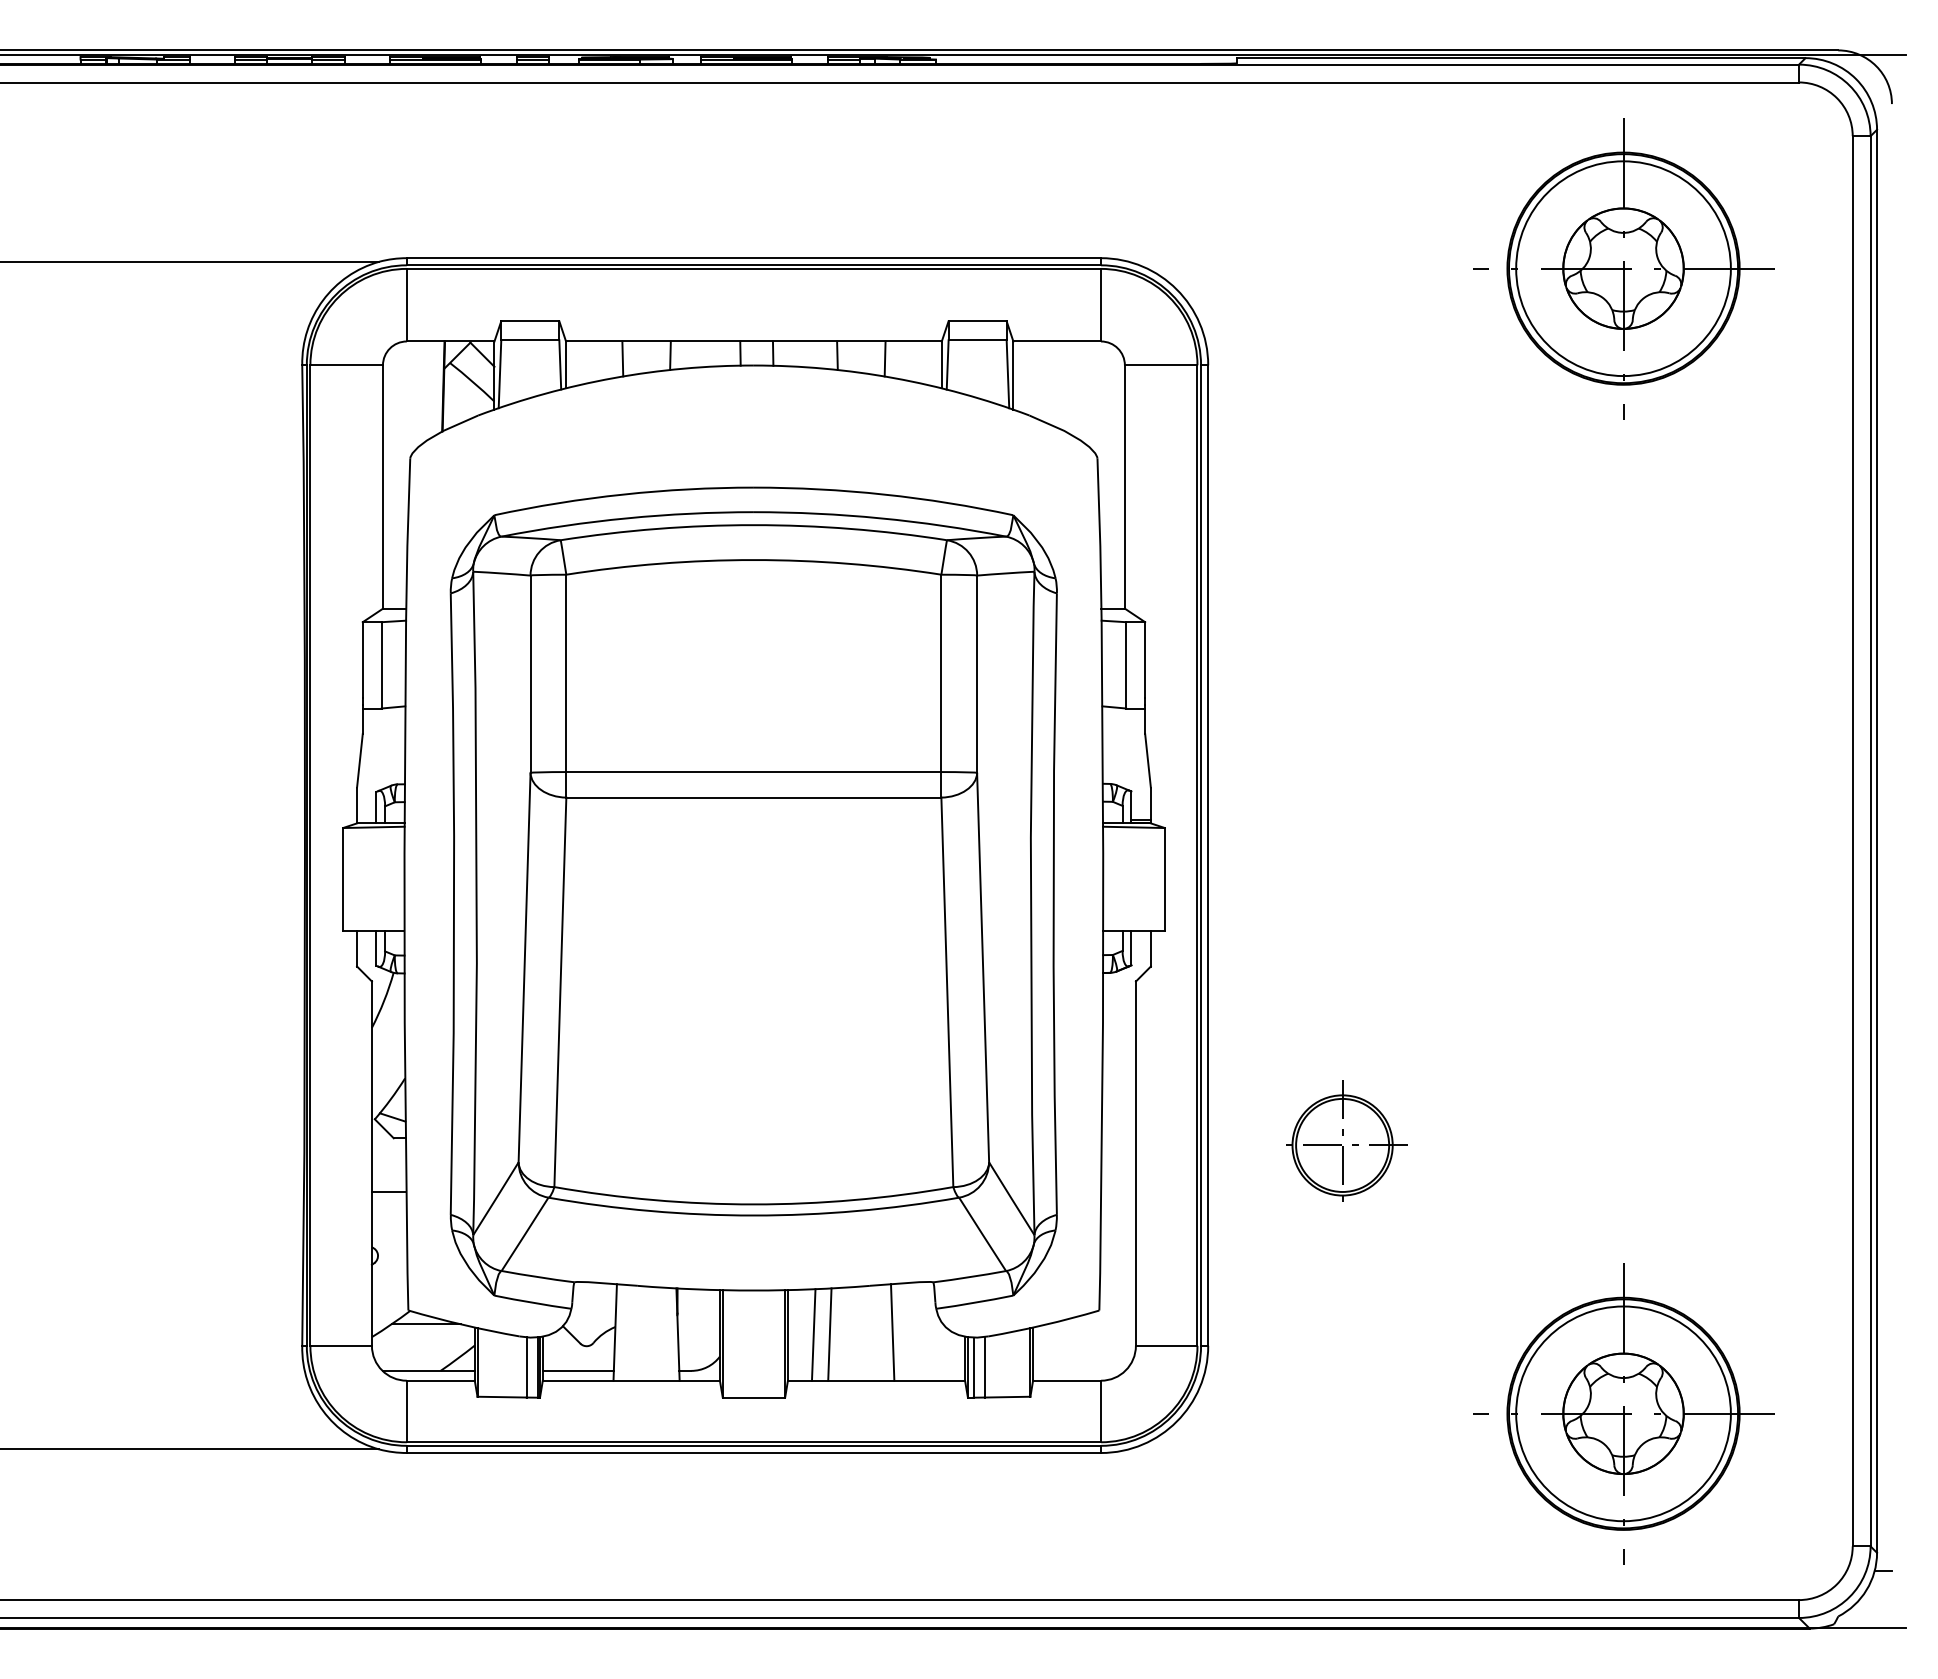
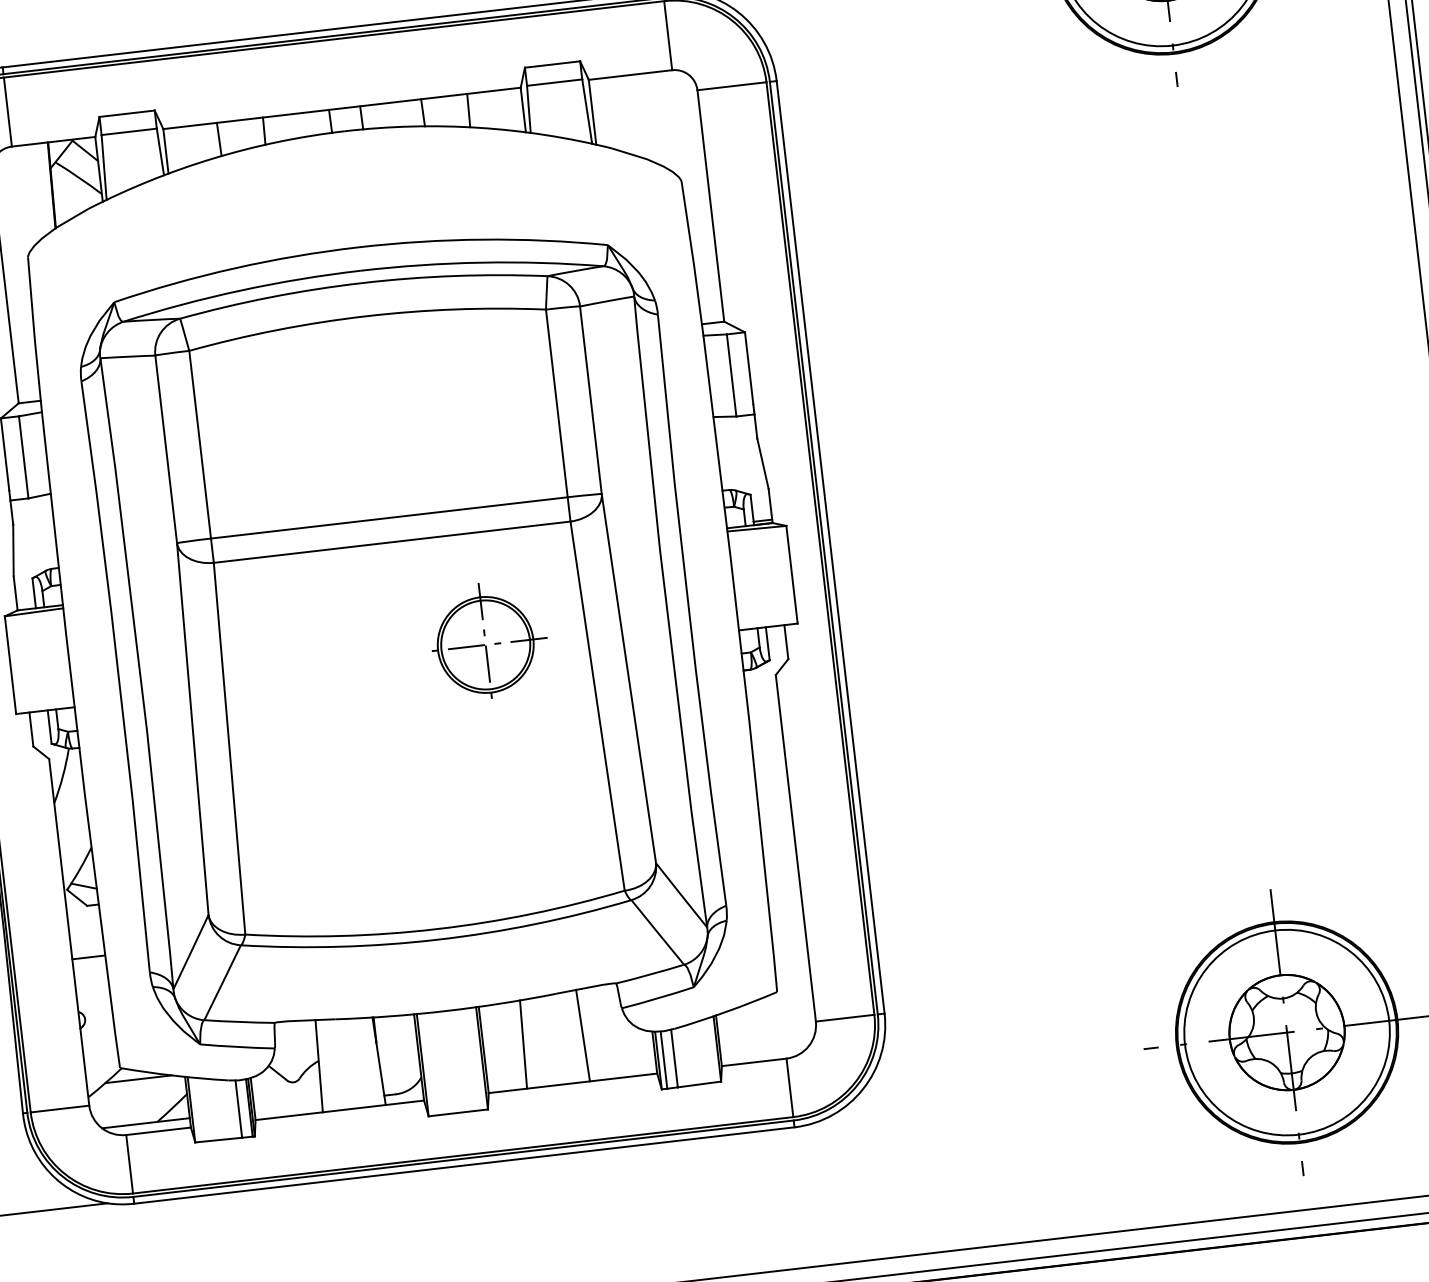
part: (1346, 1140) -> (488, 639), moved
line: (813, 1334) -> (507, 1046), removed
line: (577, 1370) -> (287, 1106), removed

